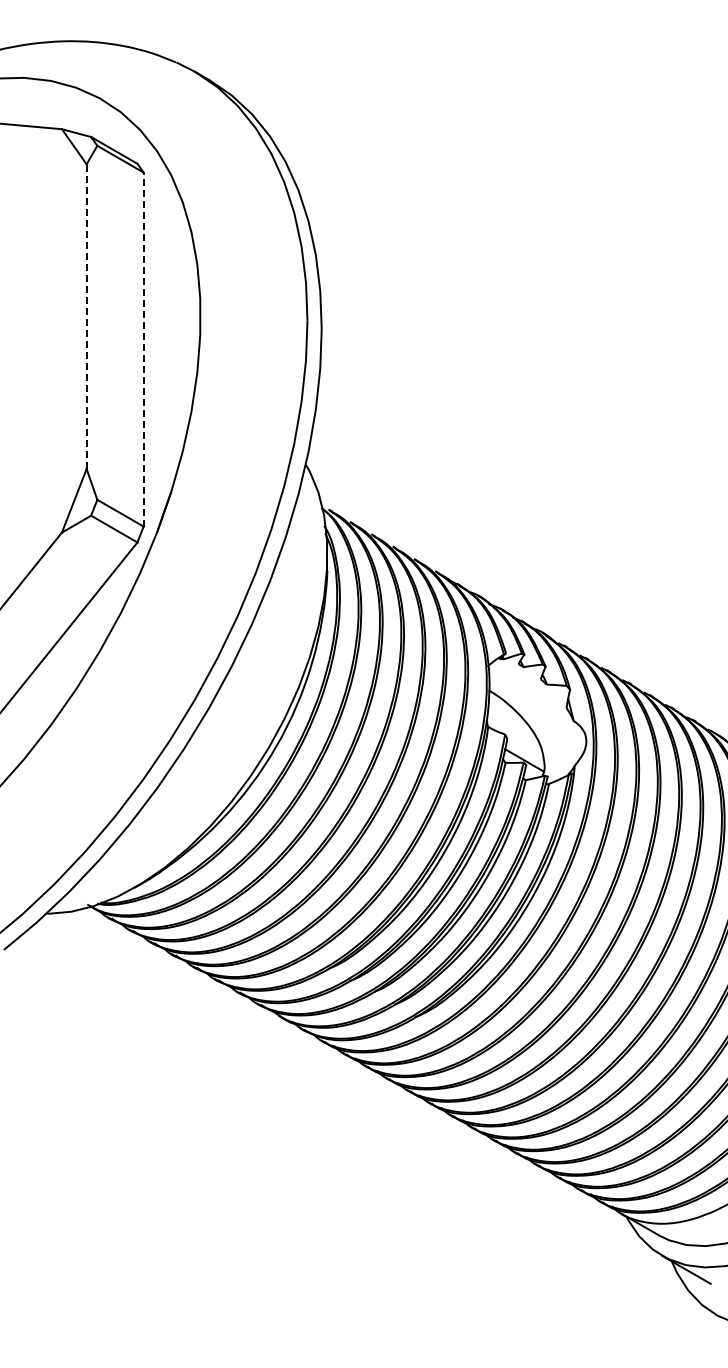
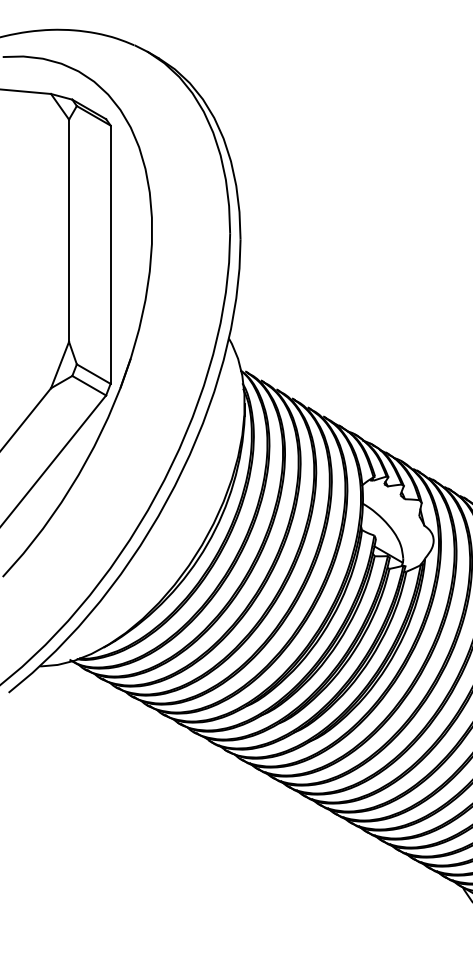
line: (86, 316) -> (68, 230), dashed -> solid
line: (143, 349) -> (110, 254), dashed -> solid

